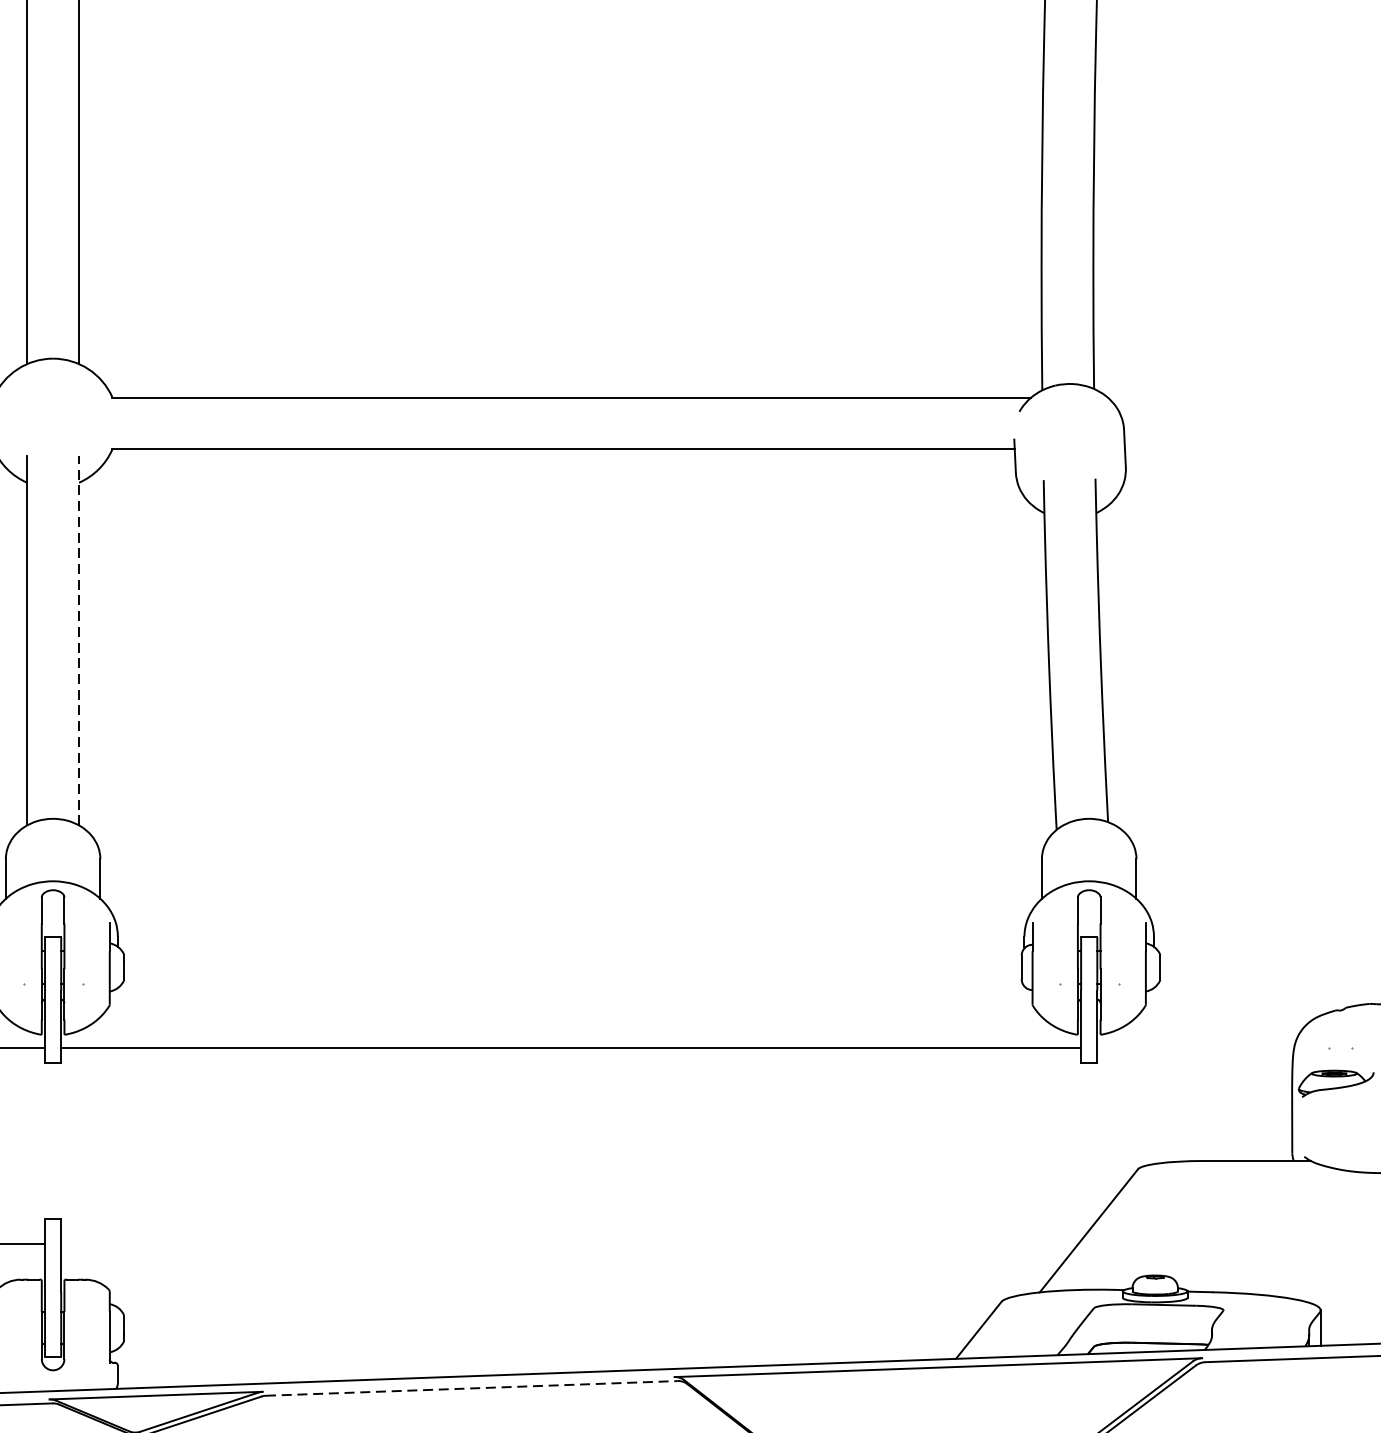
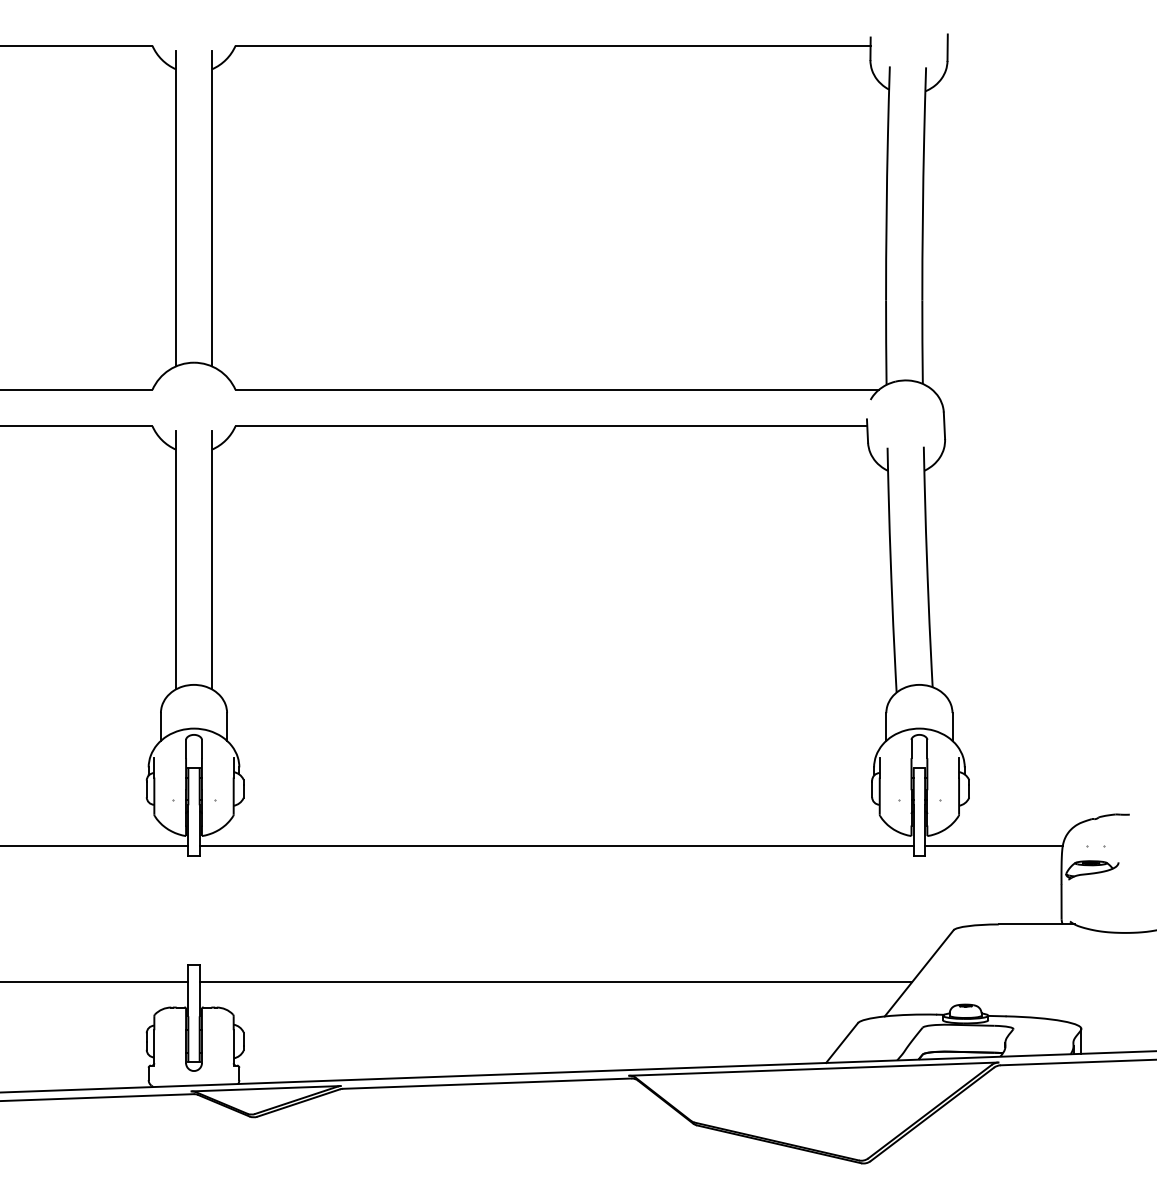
line: (79, 639) -> (212, 559), dashed -> solid
line: (1195, 1048) -> (993, 845), added
line: (569, 1243) -> (555, 982), added
line: (472, 1388) -> (487, 1083), dashed -> solid

